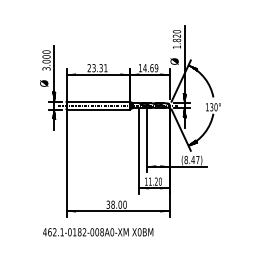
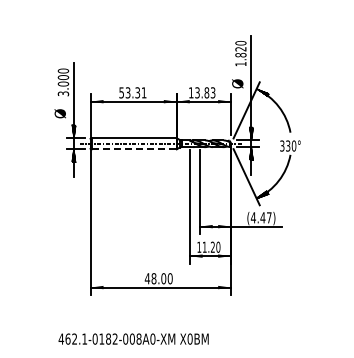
text: (89, 67) -> (121, 92), 23.31 -> 53.31
text: (150, 67) -> (205, 92), 14.69 -> 13.83
text: (207, 106) -> (282, 145), 130° -> 330°
line: (98, 109) -> (134, 149), solid -> dashed
text: (185, 159) -> (252, 217), (8.47) -> (4.47)
text: (108, 204) -> (147, 278), 38.00 -> 48.00
text: (98, 231) -> (133, 338), moved

